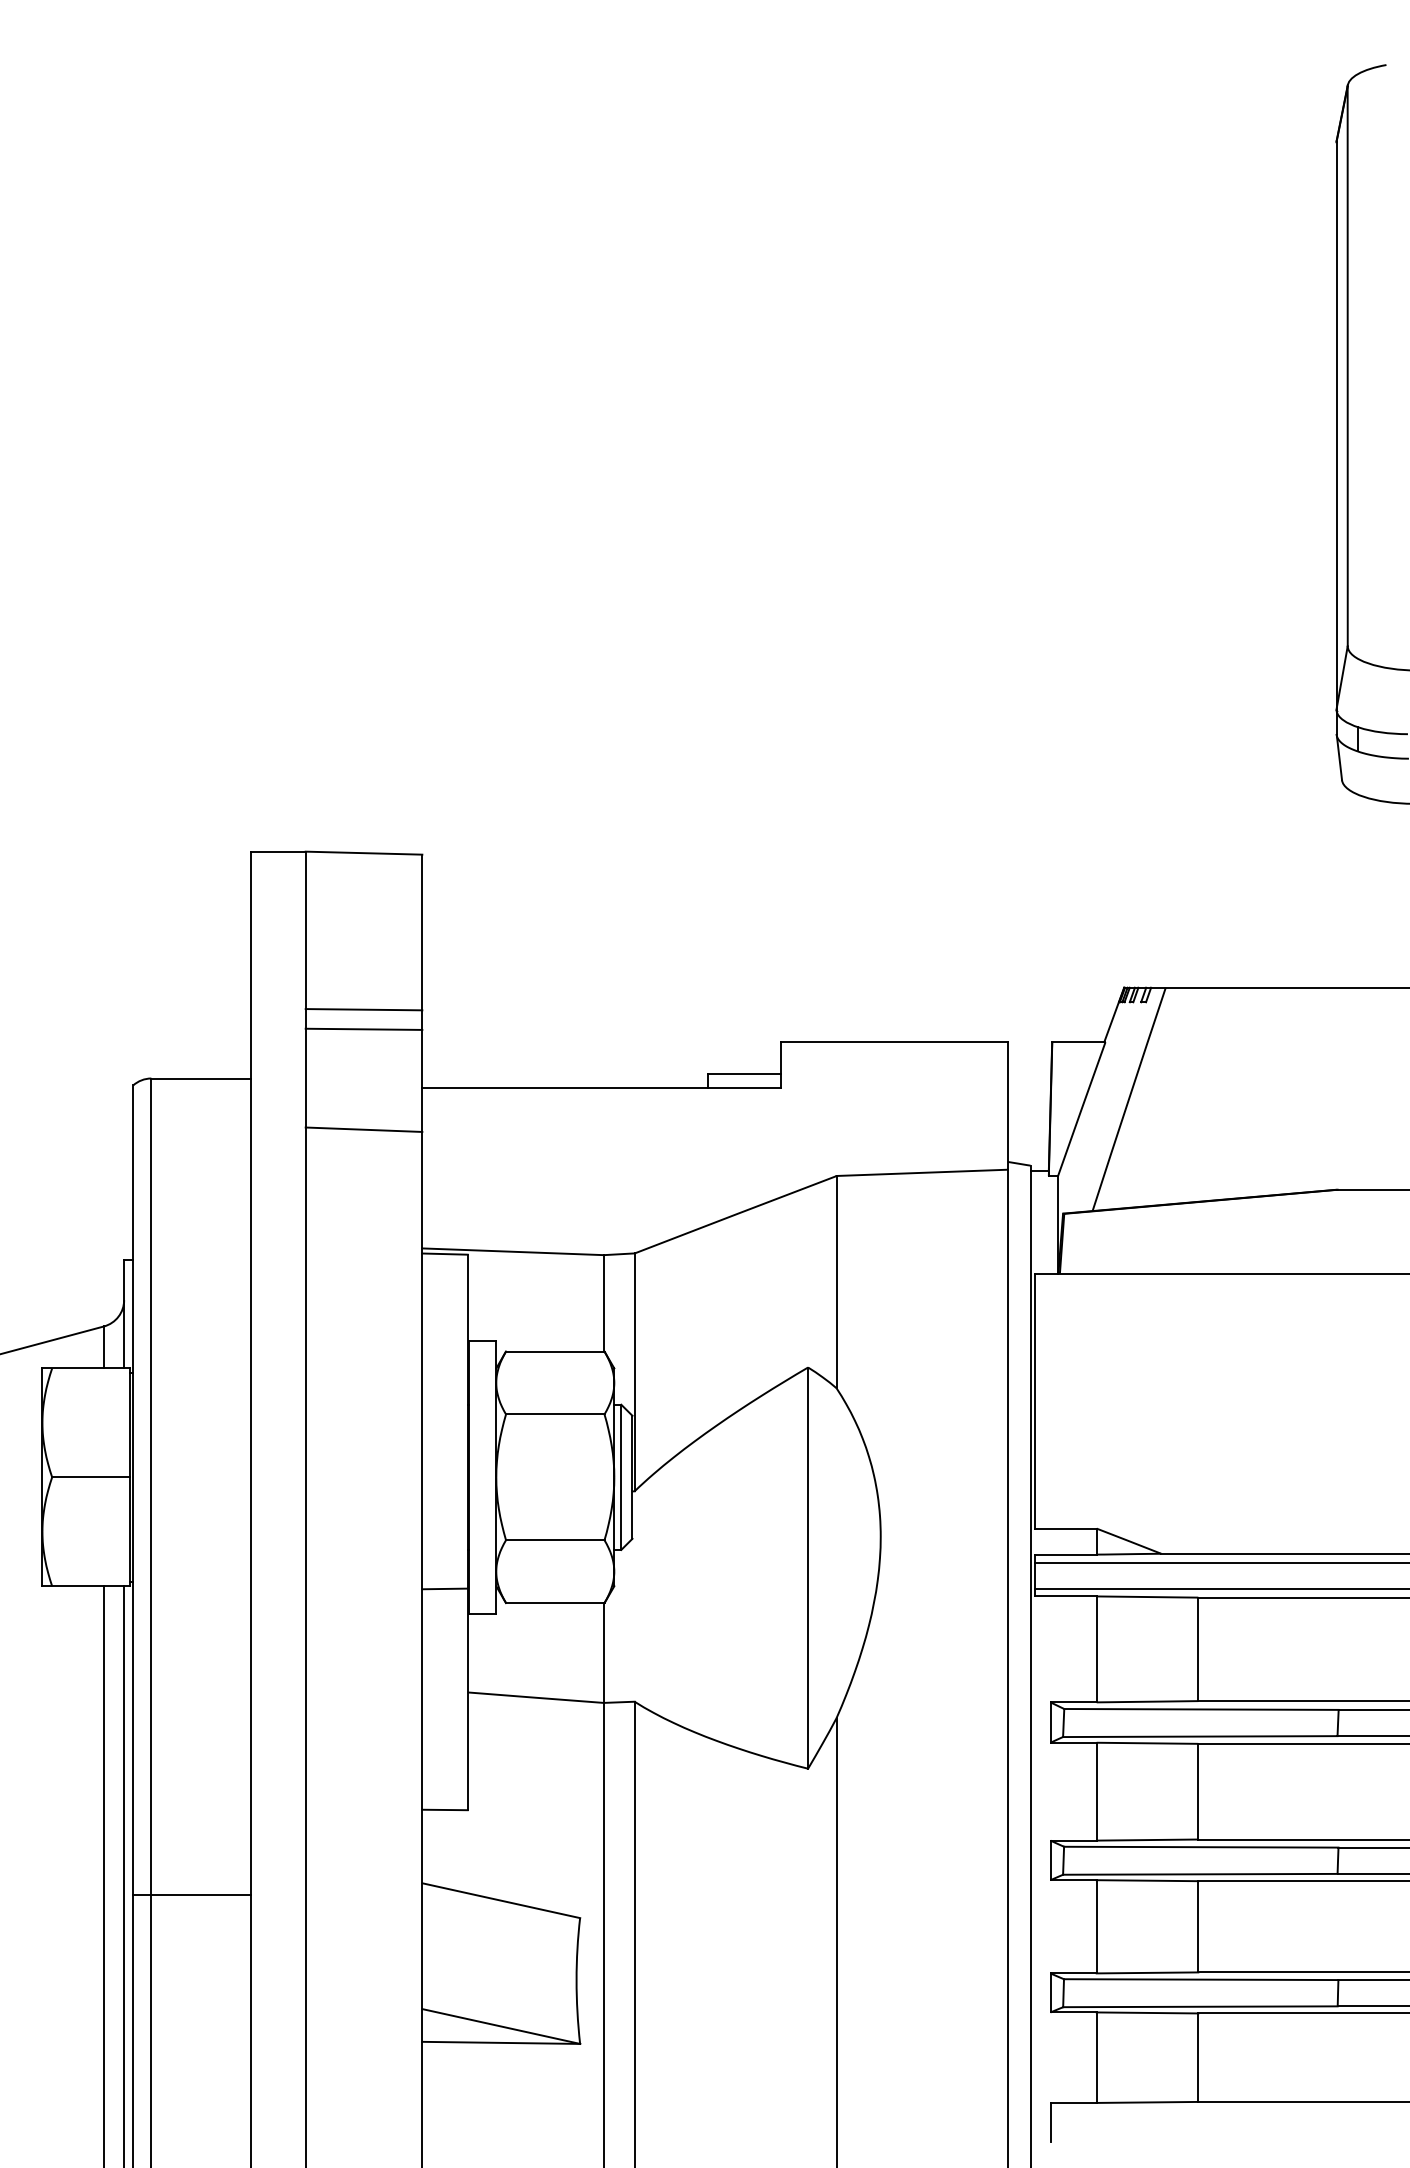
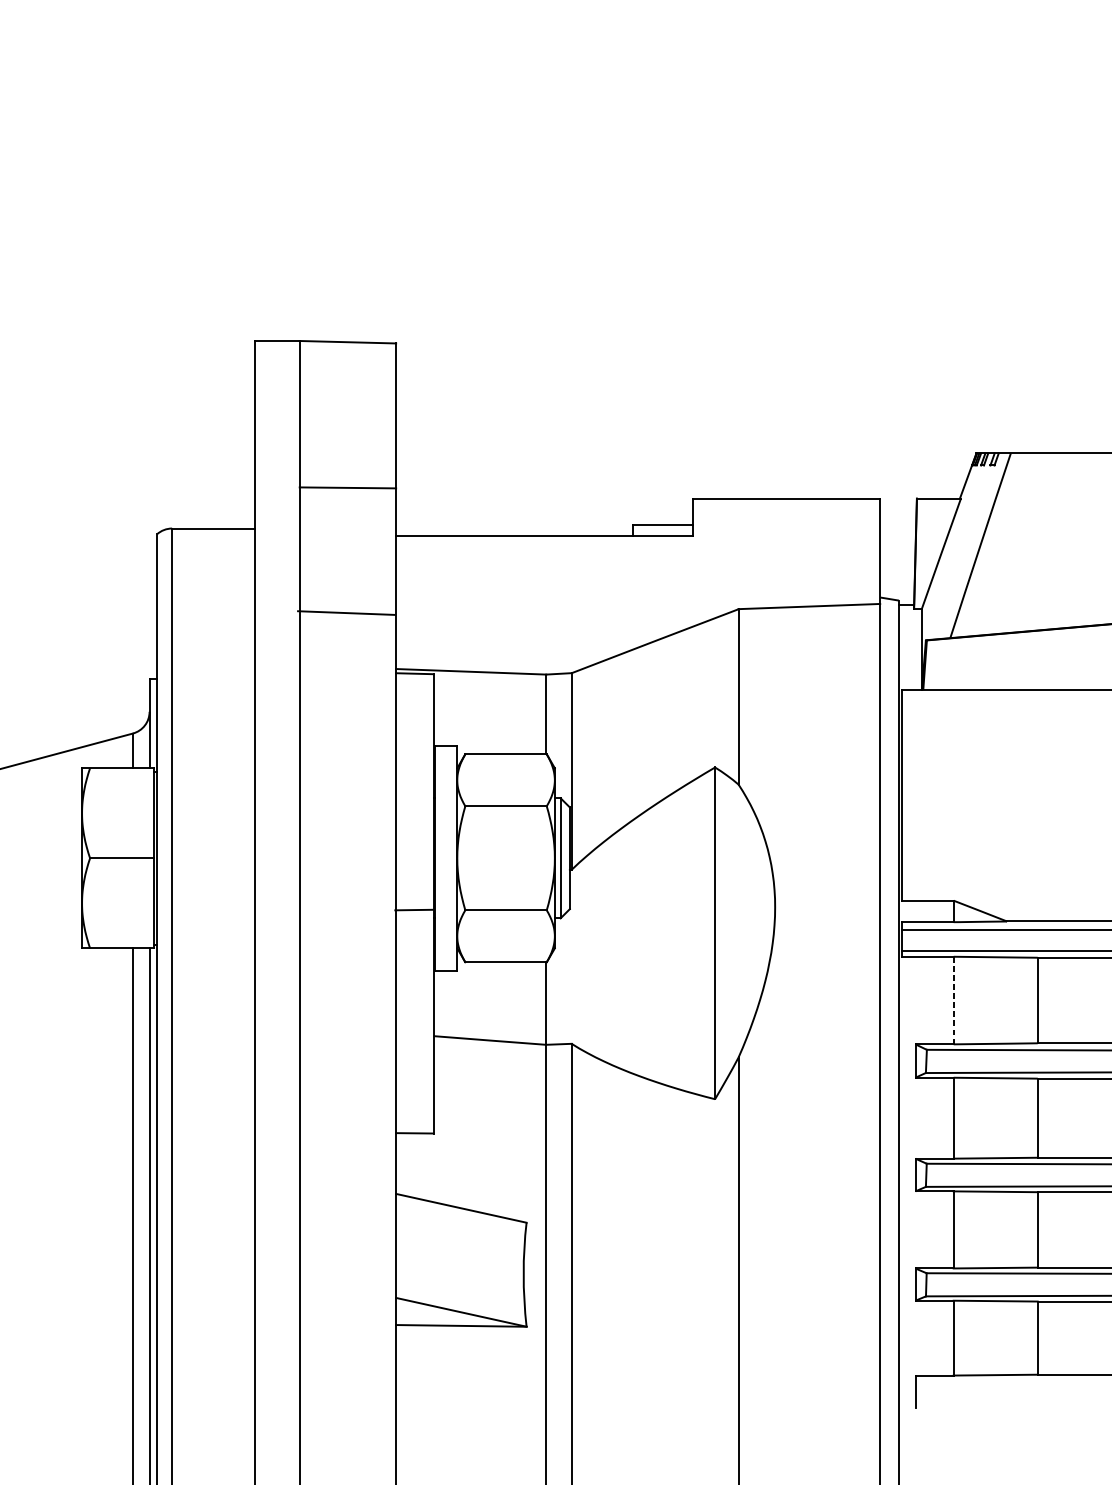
line: (363, 1009) -> (347, 471), removed
line: (363, 1129) -> (345, 612), moved
line: (444, 1588) -> (413, 909), moved
line: (1096, 1649) -> (953, 1000), solid -> dashed
line: (192, 1895) -> (206, 1204), removed

